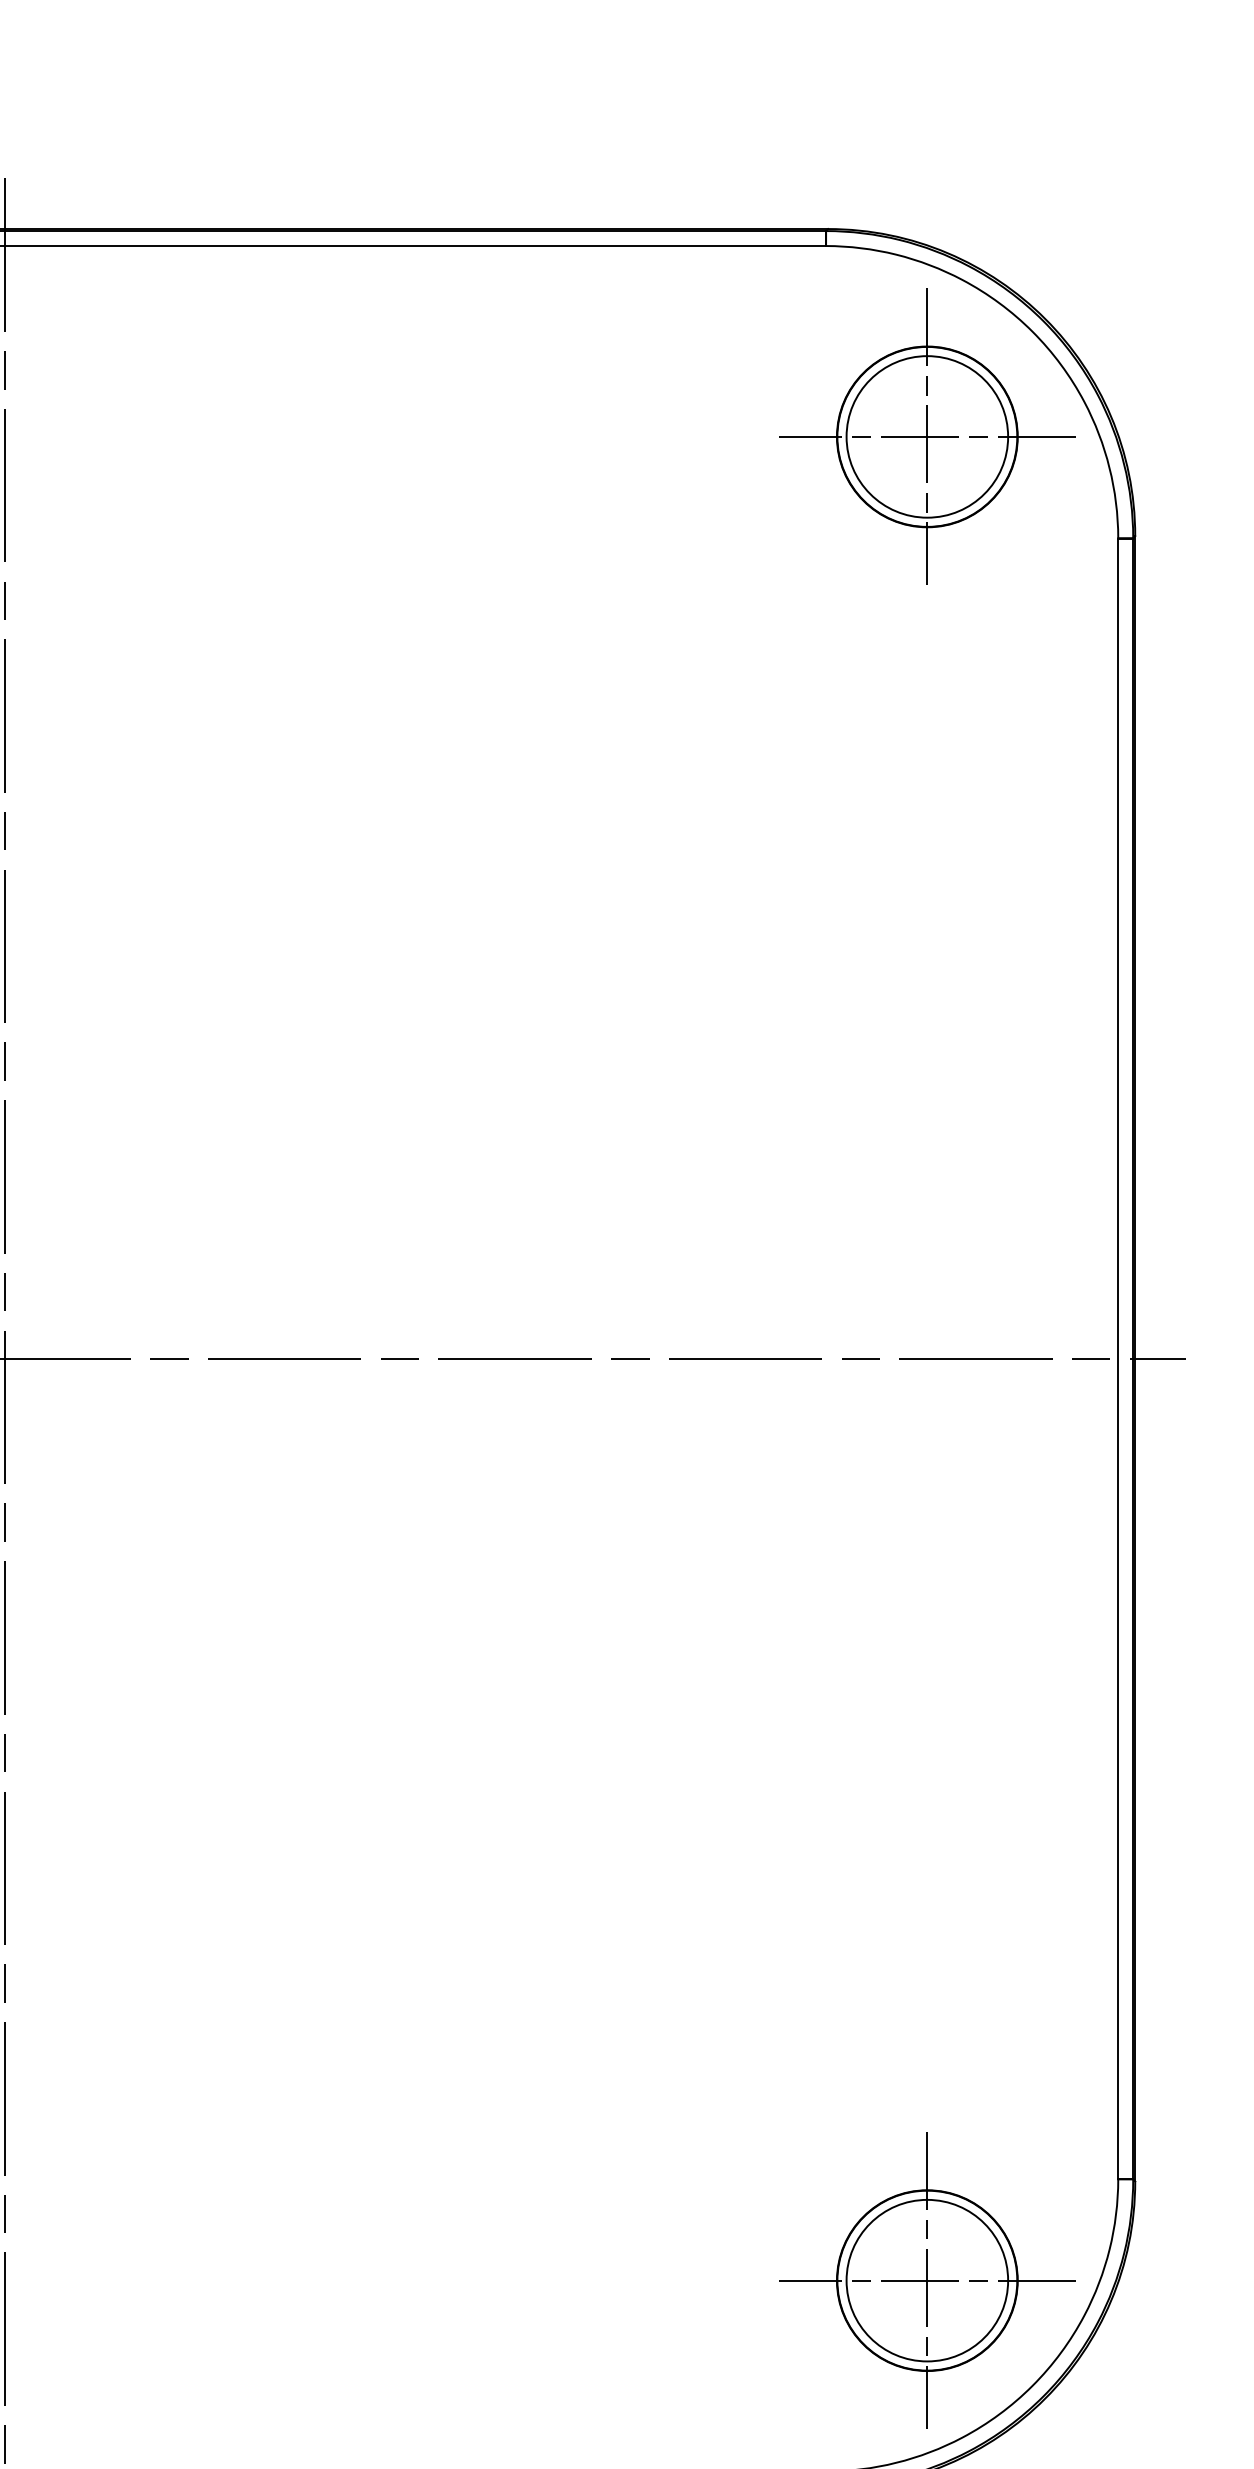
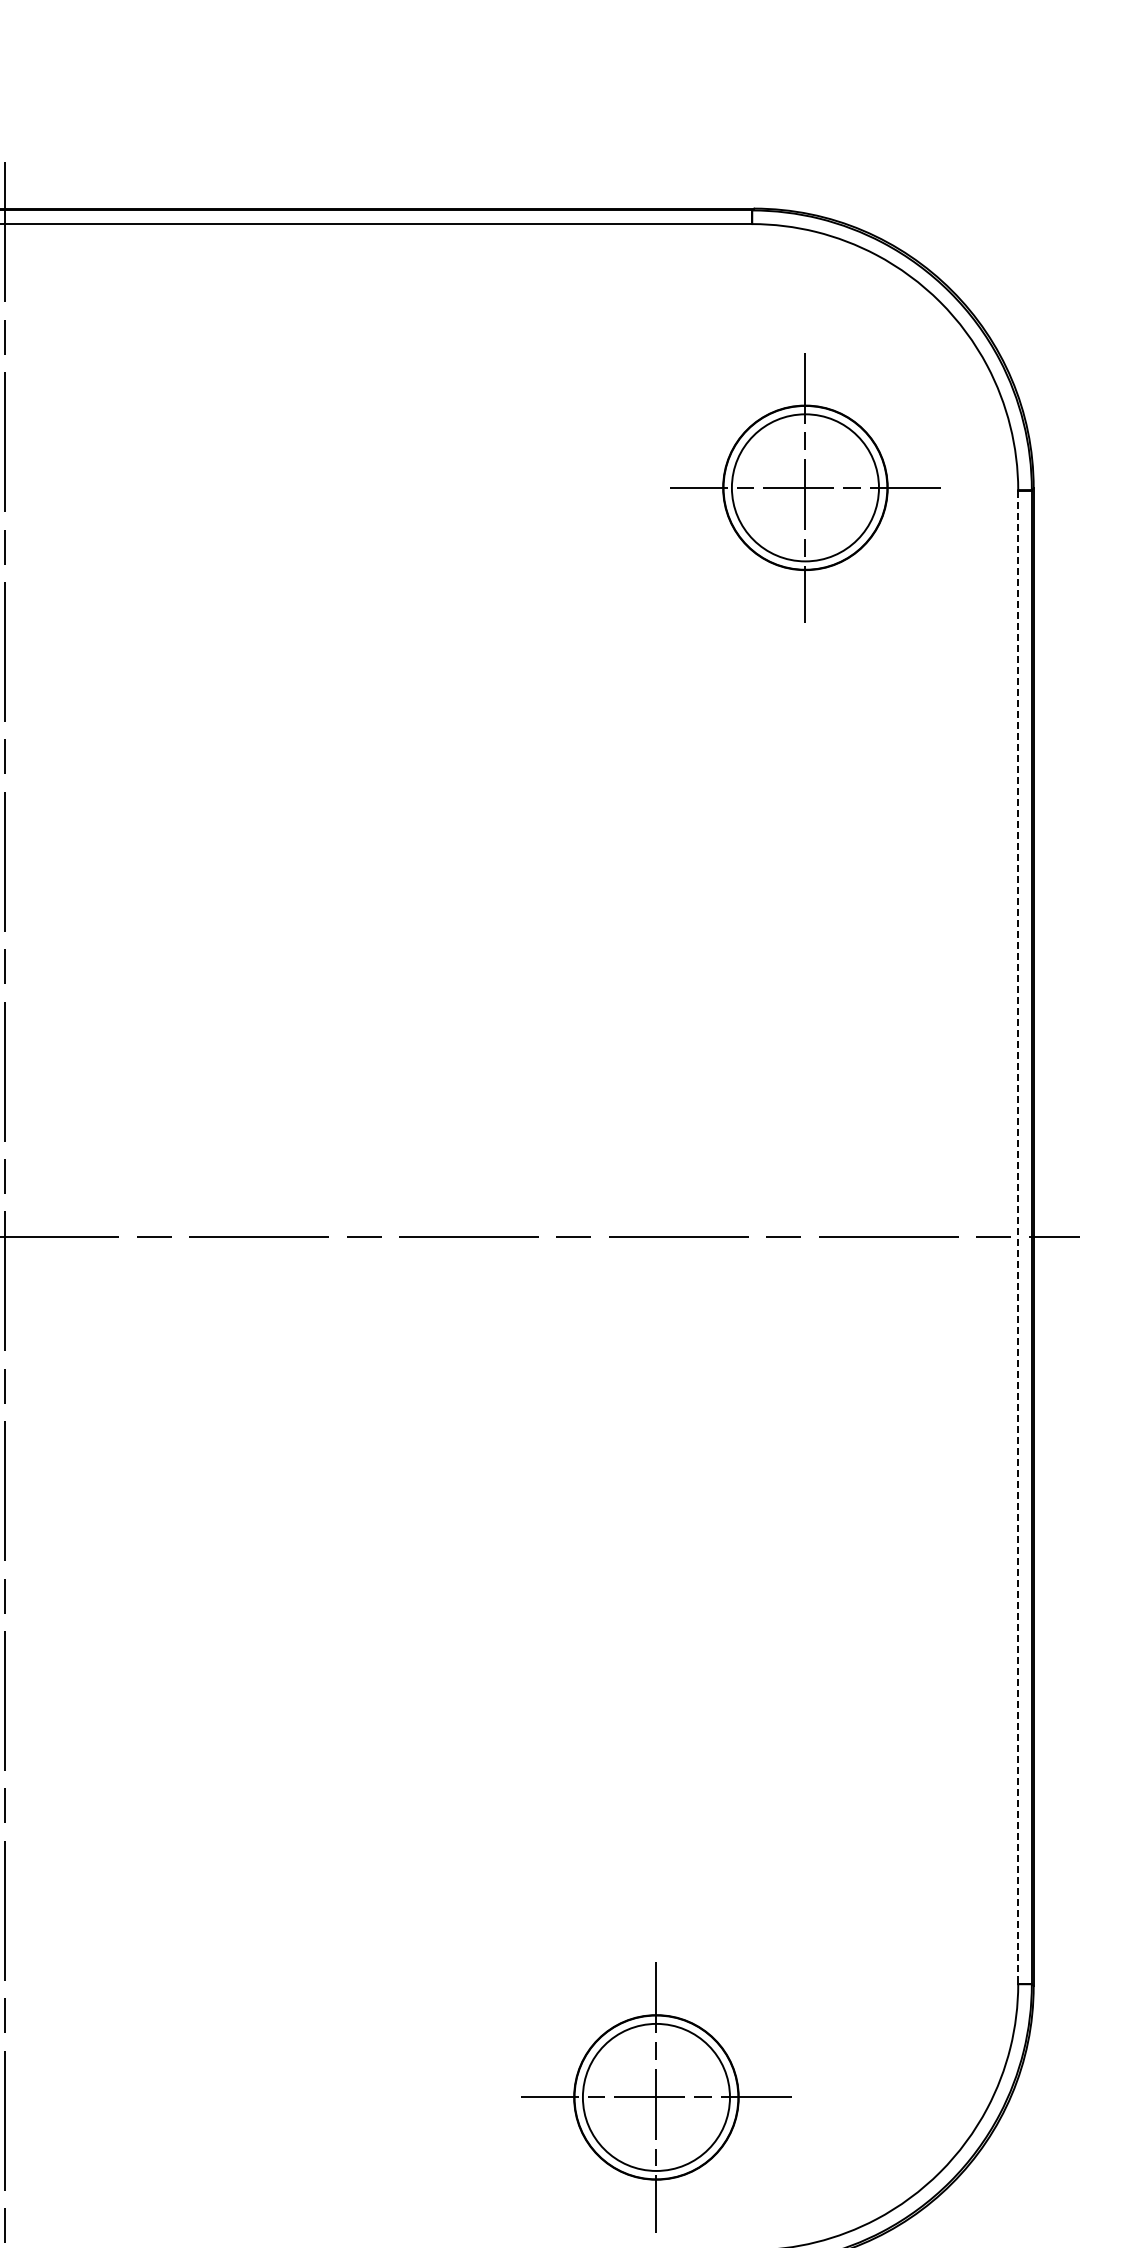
part: (927, 436) -> (805, 487), moved
line: (1118, 1359) -> (1018, 1237), solid -> dashed
part: (927, 2280) -> (656, 2097), moved

